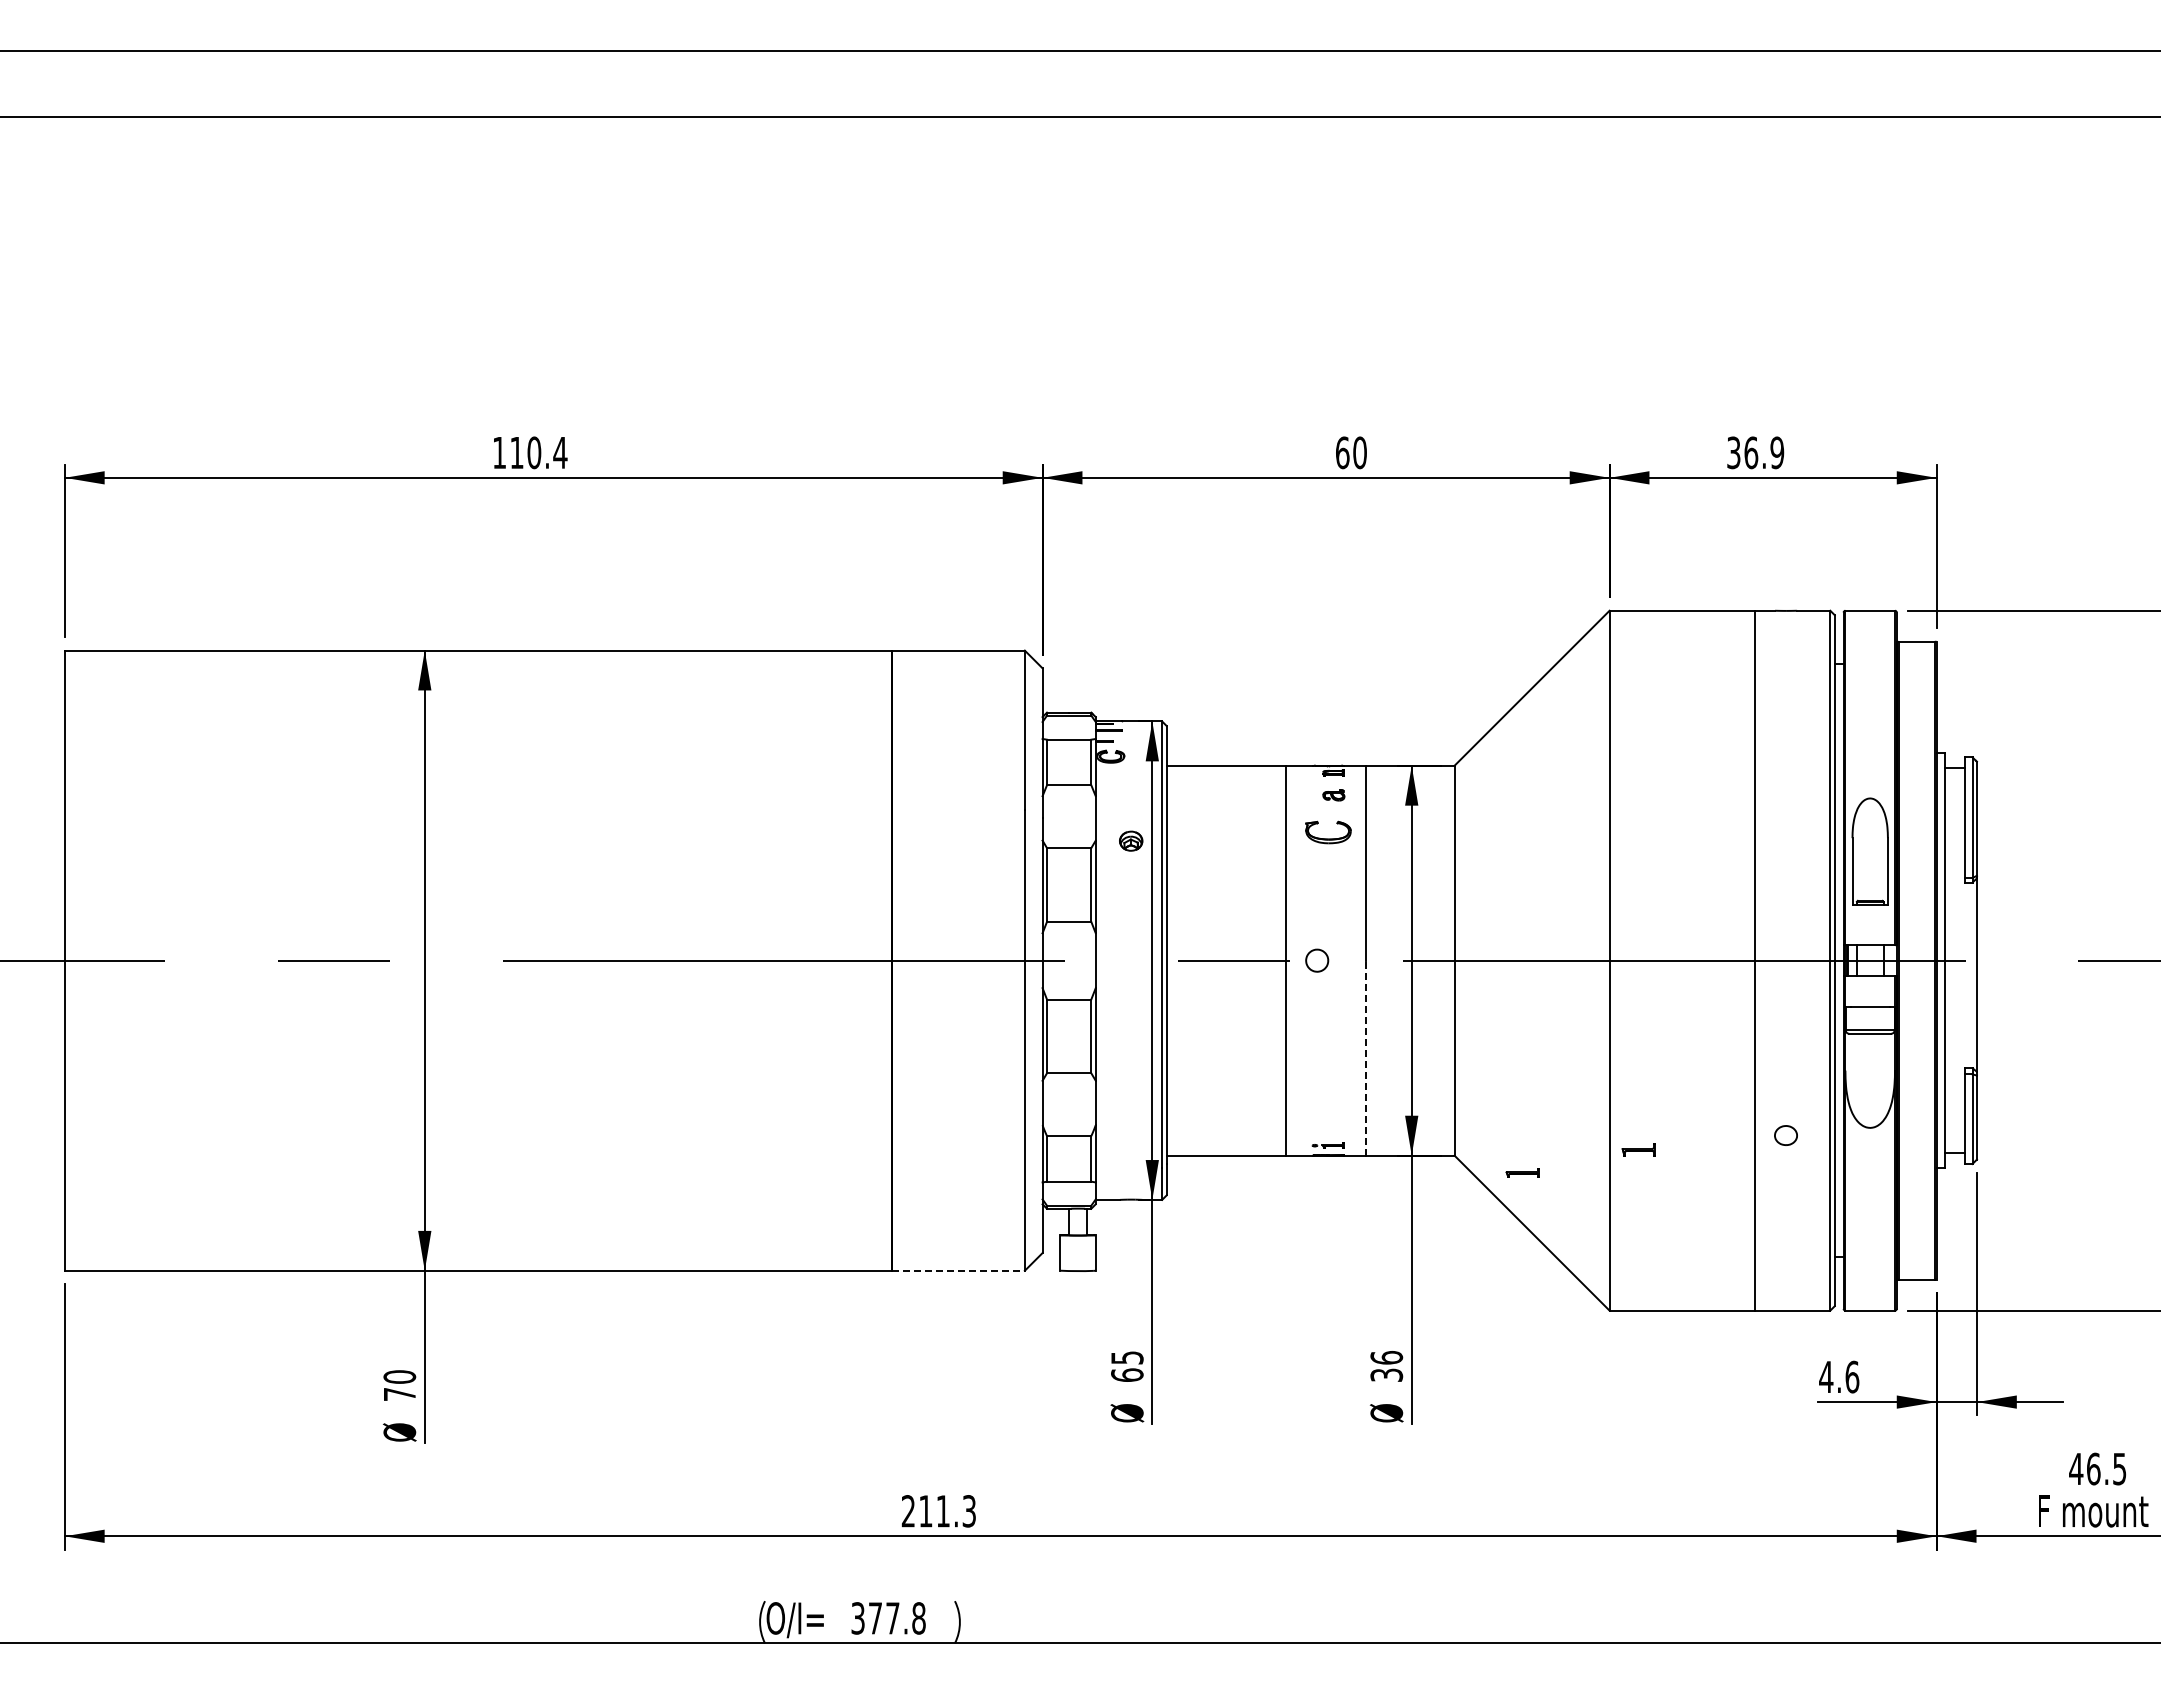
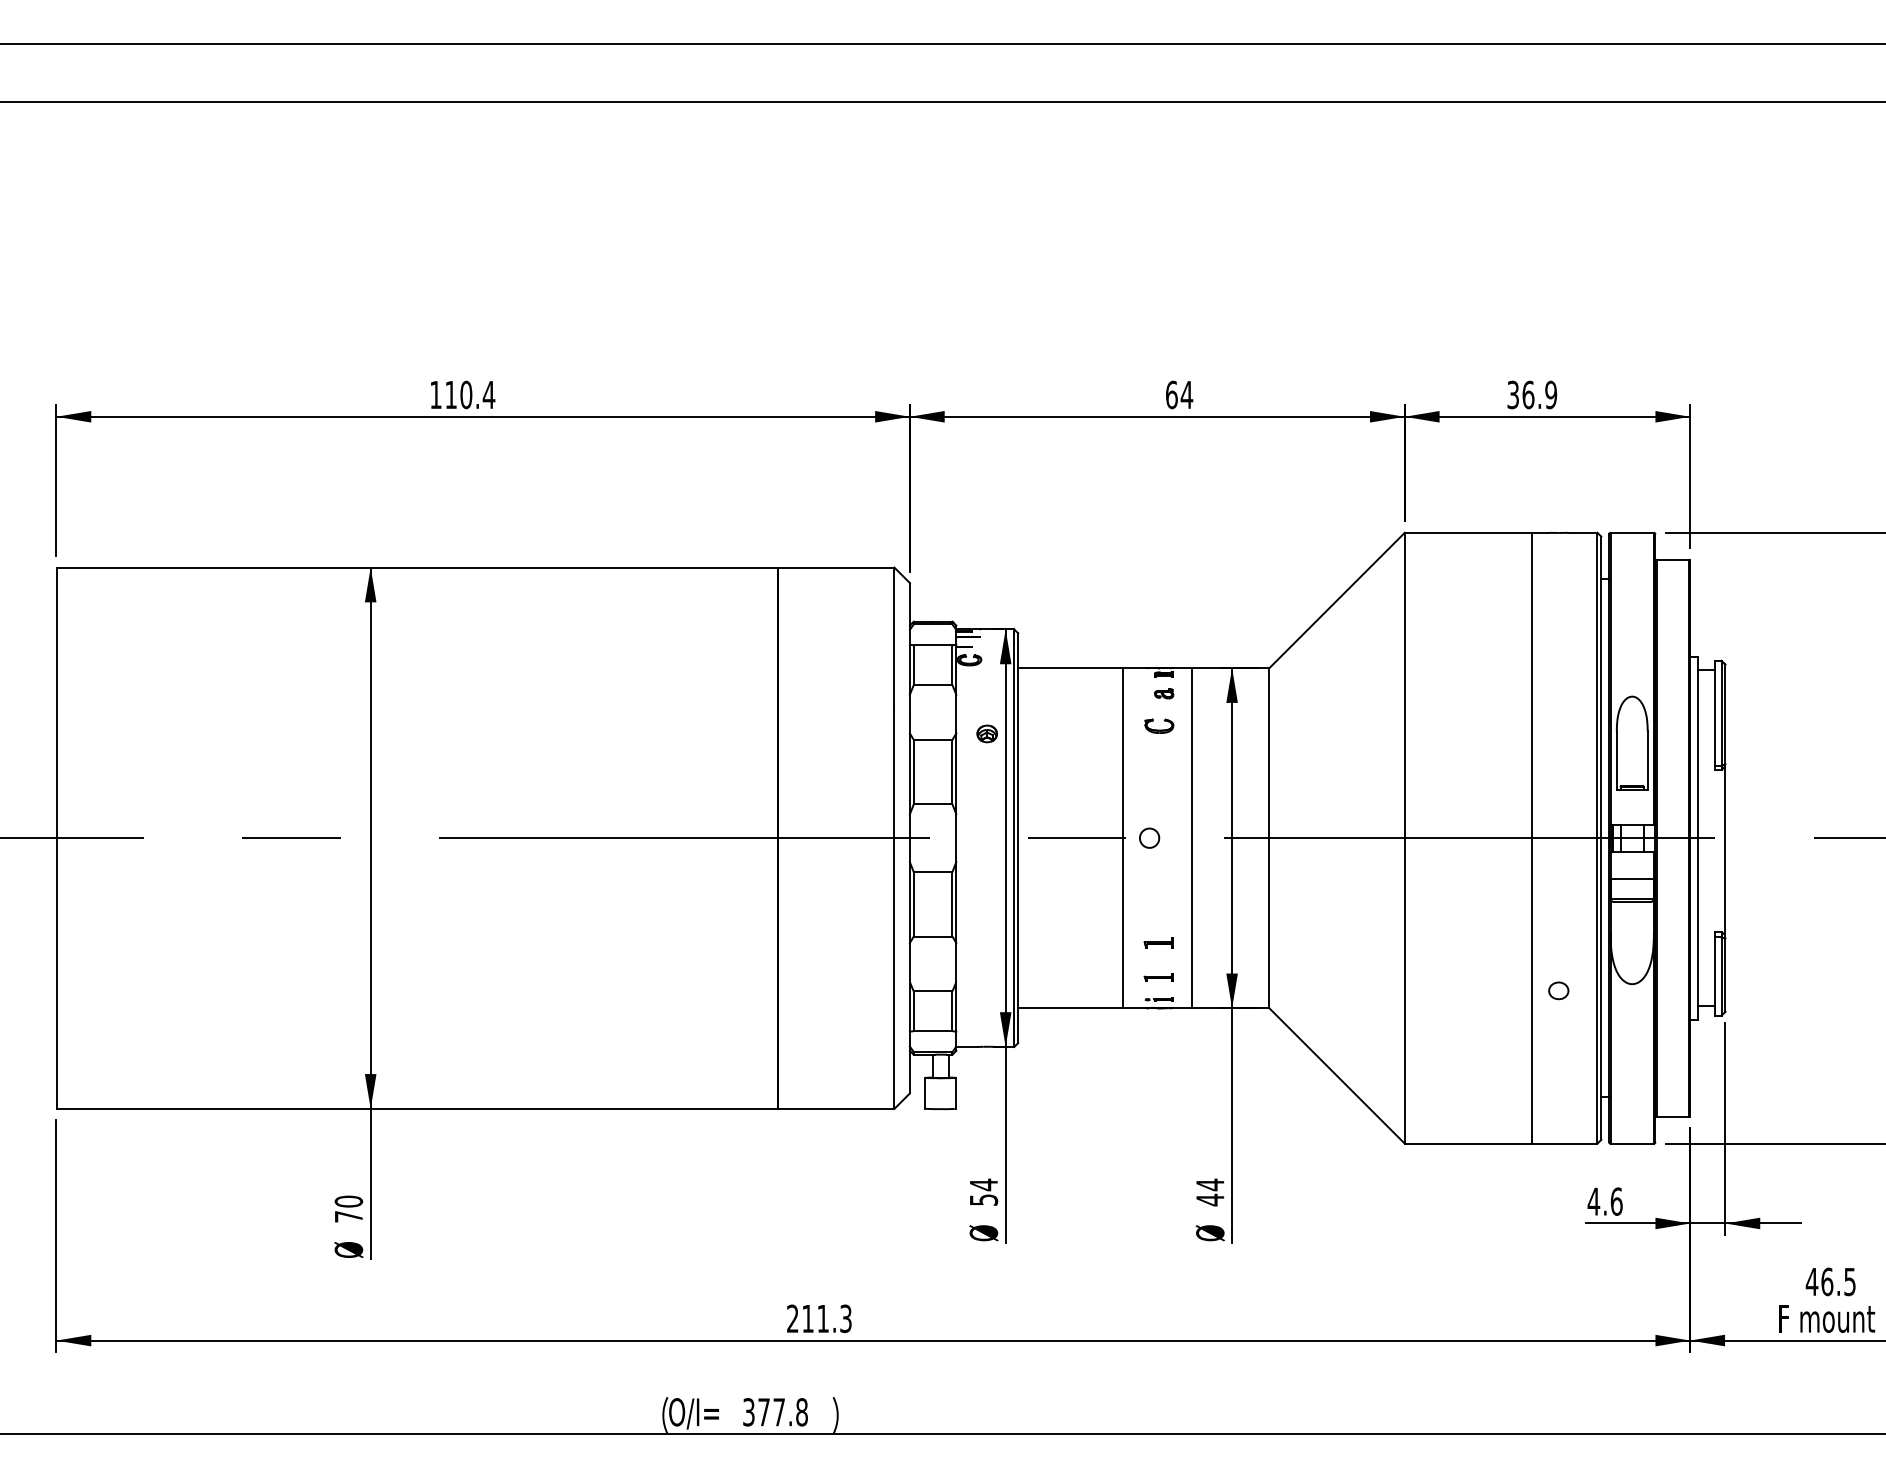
text: (1359, 452) -> (1186, 394), 60 -> 64
part: (1328, 832) -> (1159, 726), size x0.71
line: (1365, 1057) -> (1191, 922), dashed -> solid
part: (1638, 1149) -> (1158, 942), moved
part: (1522, 1172) -> (1158, 976), moved
line: (958, 1270) -> (836, 1108), dashed -> solid
text: (1127, 1365) -> (984, 1191), 65 -> 54
text: (1386, 1366) -> (1210, 1192), 36 -> 44

